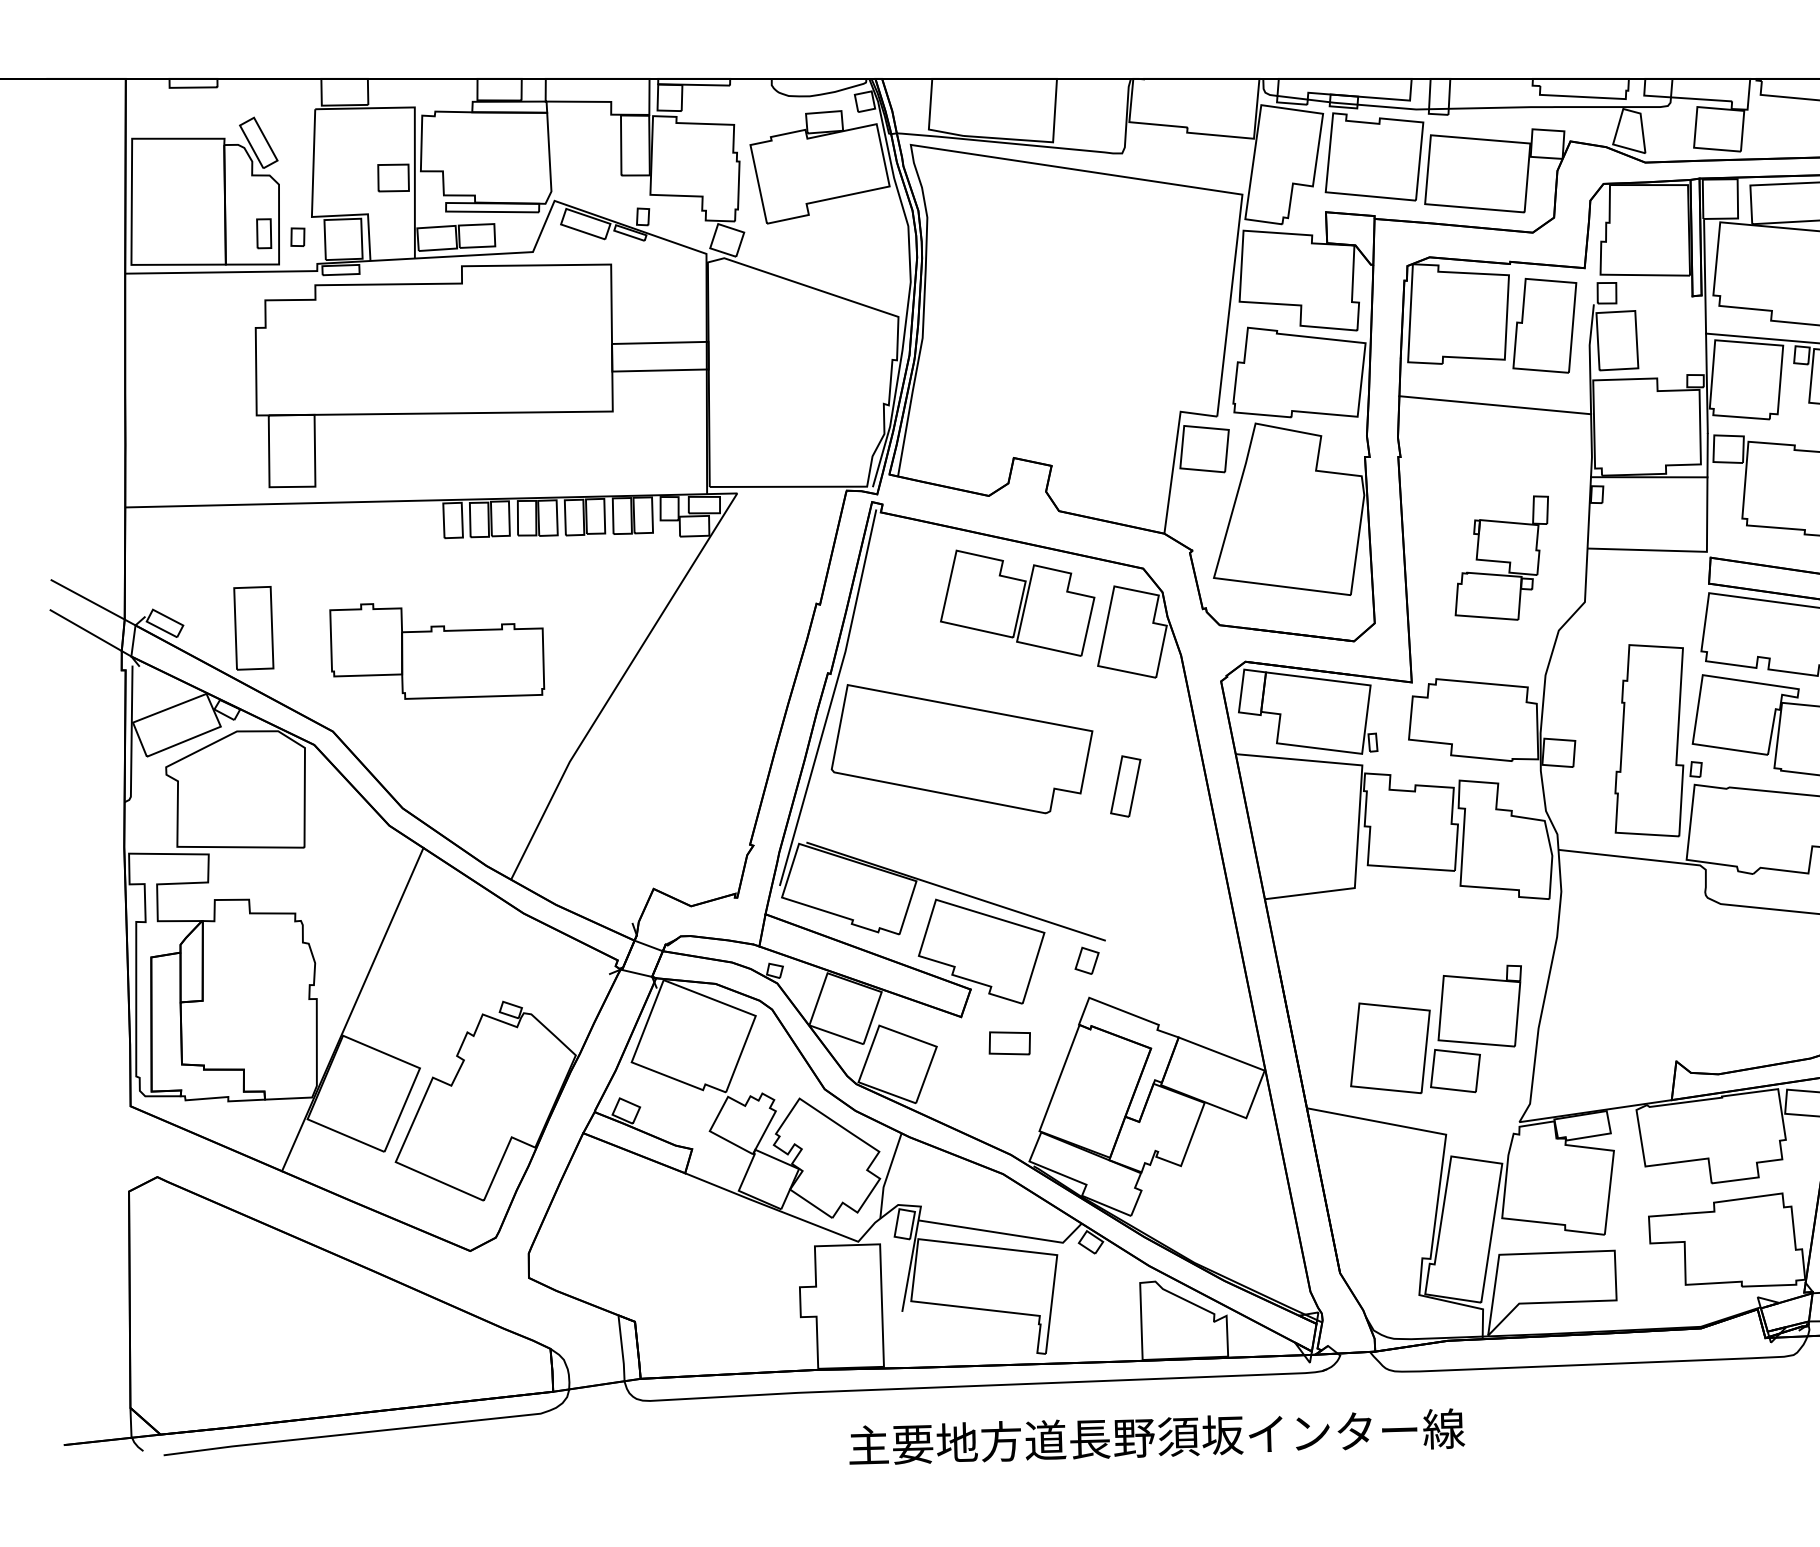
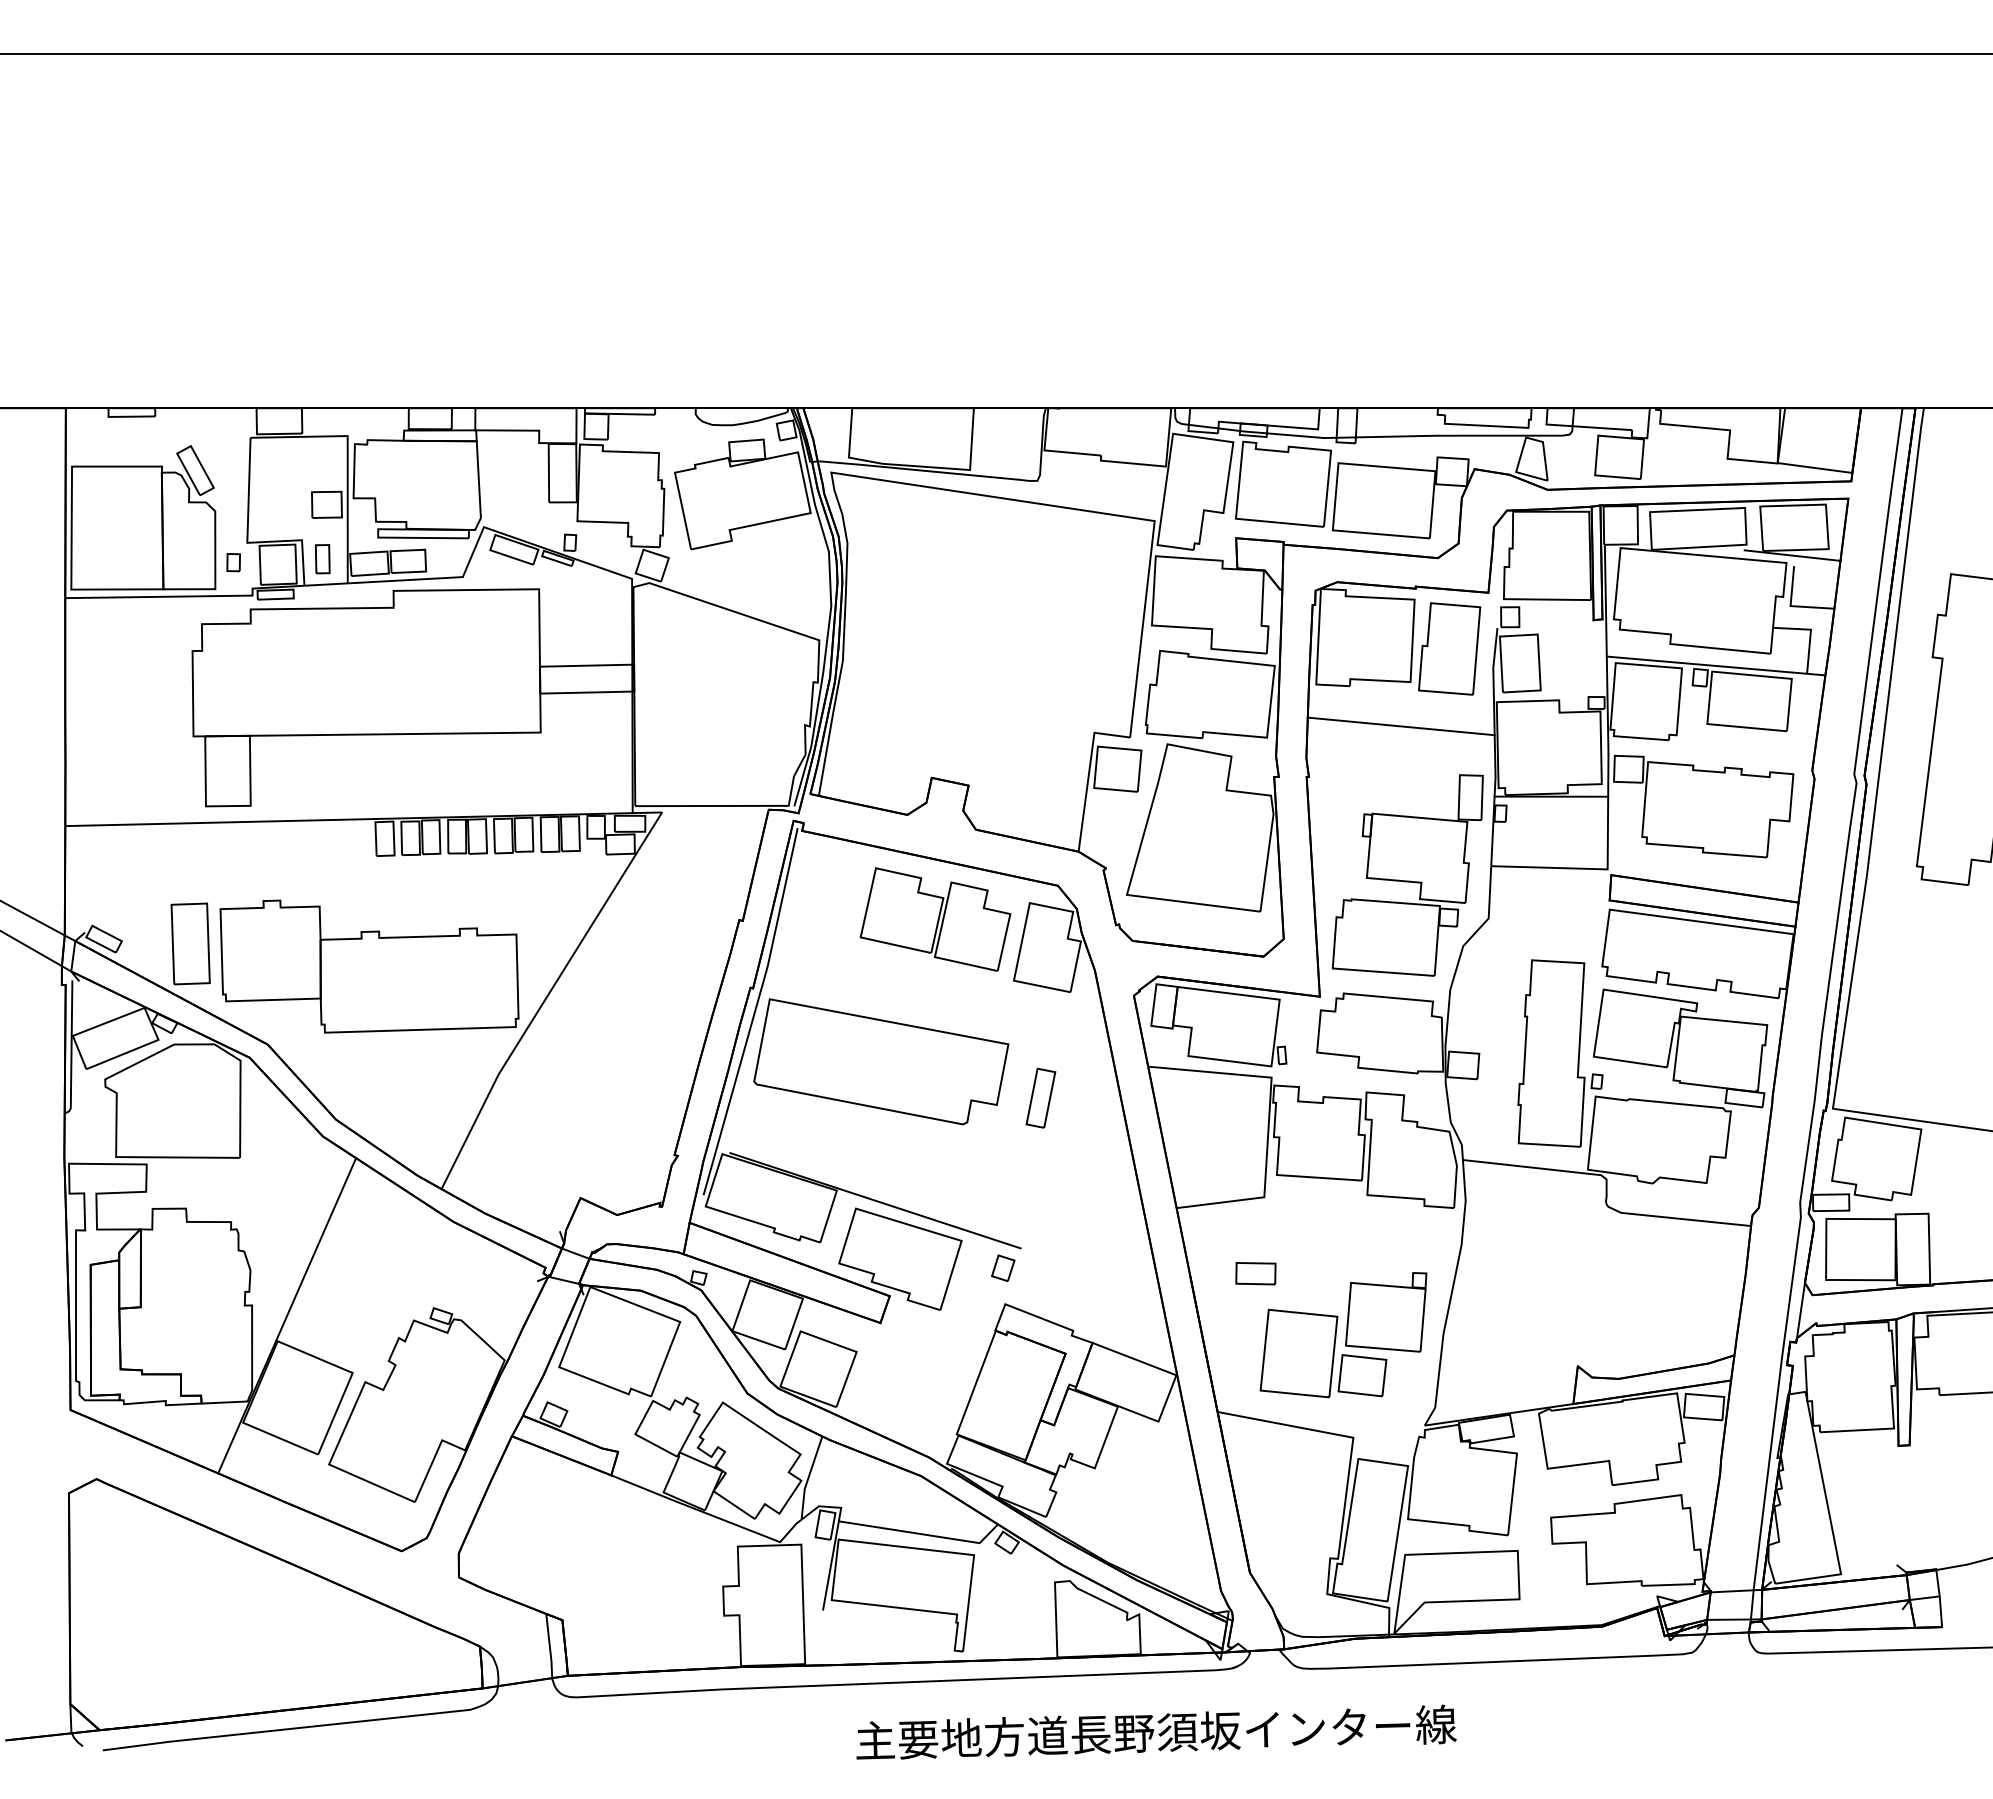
part: (263, 234) -> (322, 559), moved
part: (1501, 558) -> (1407, 875), size x1.67
part: (437, 651) -> (369, 966), size x1.43
part: (1009, 1043) -> (1255, 1273), moved
text: (1157, 1435) -> (1156, 1731), moved

